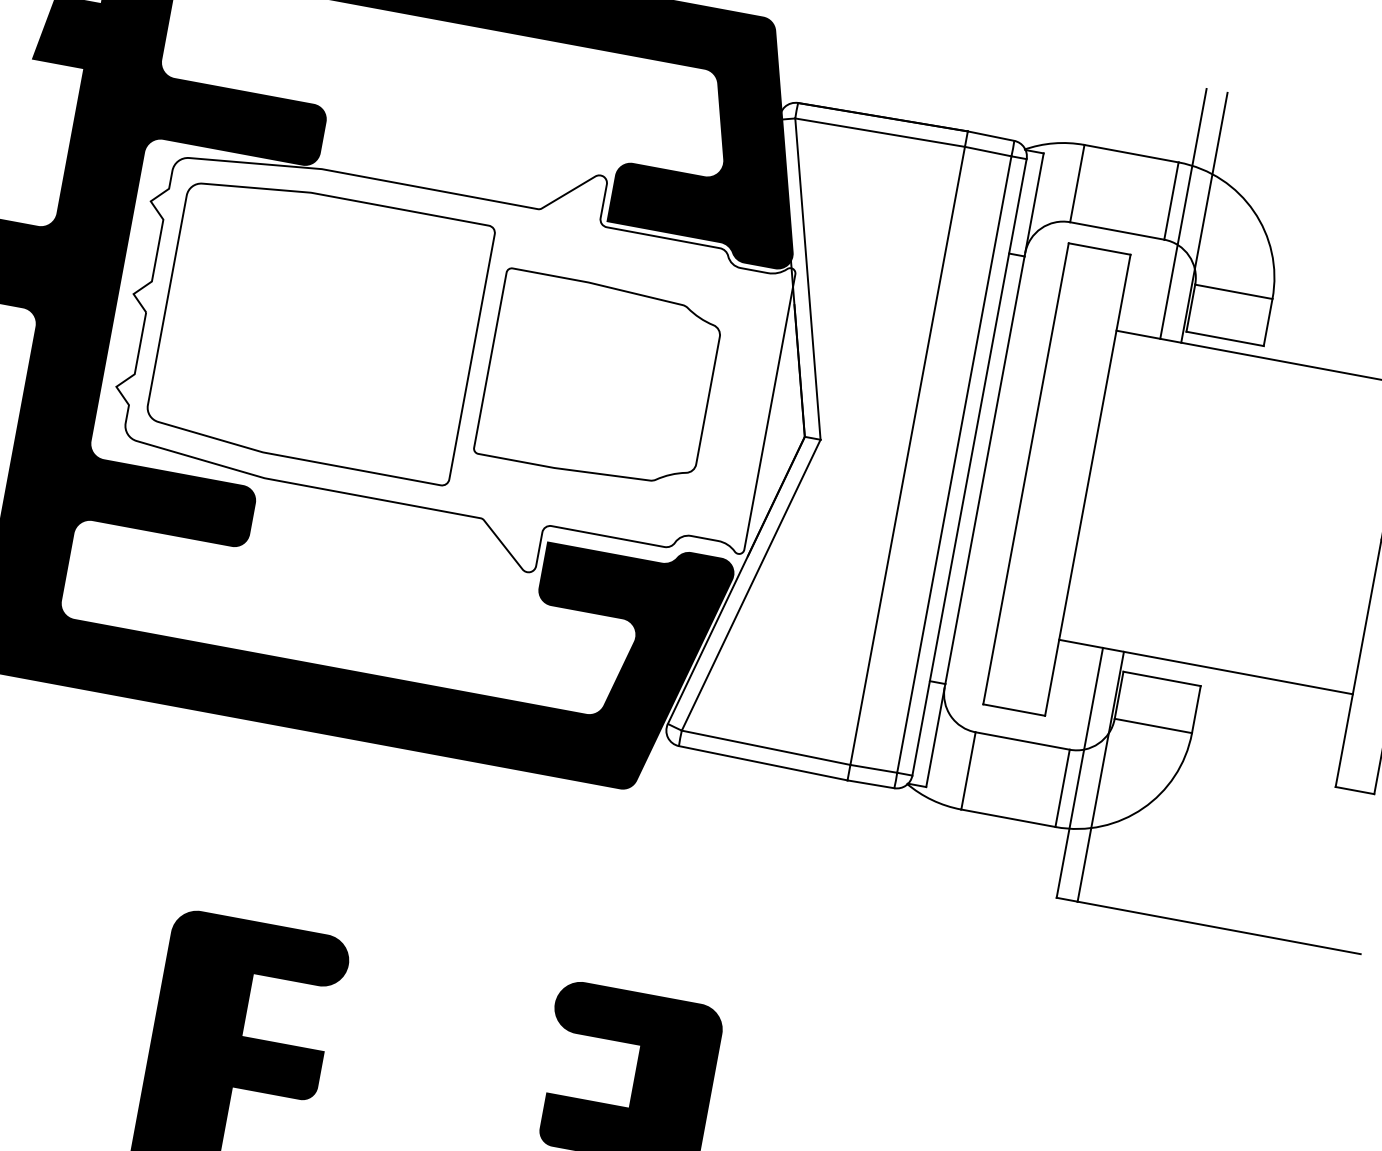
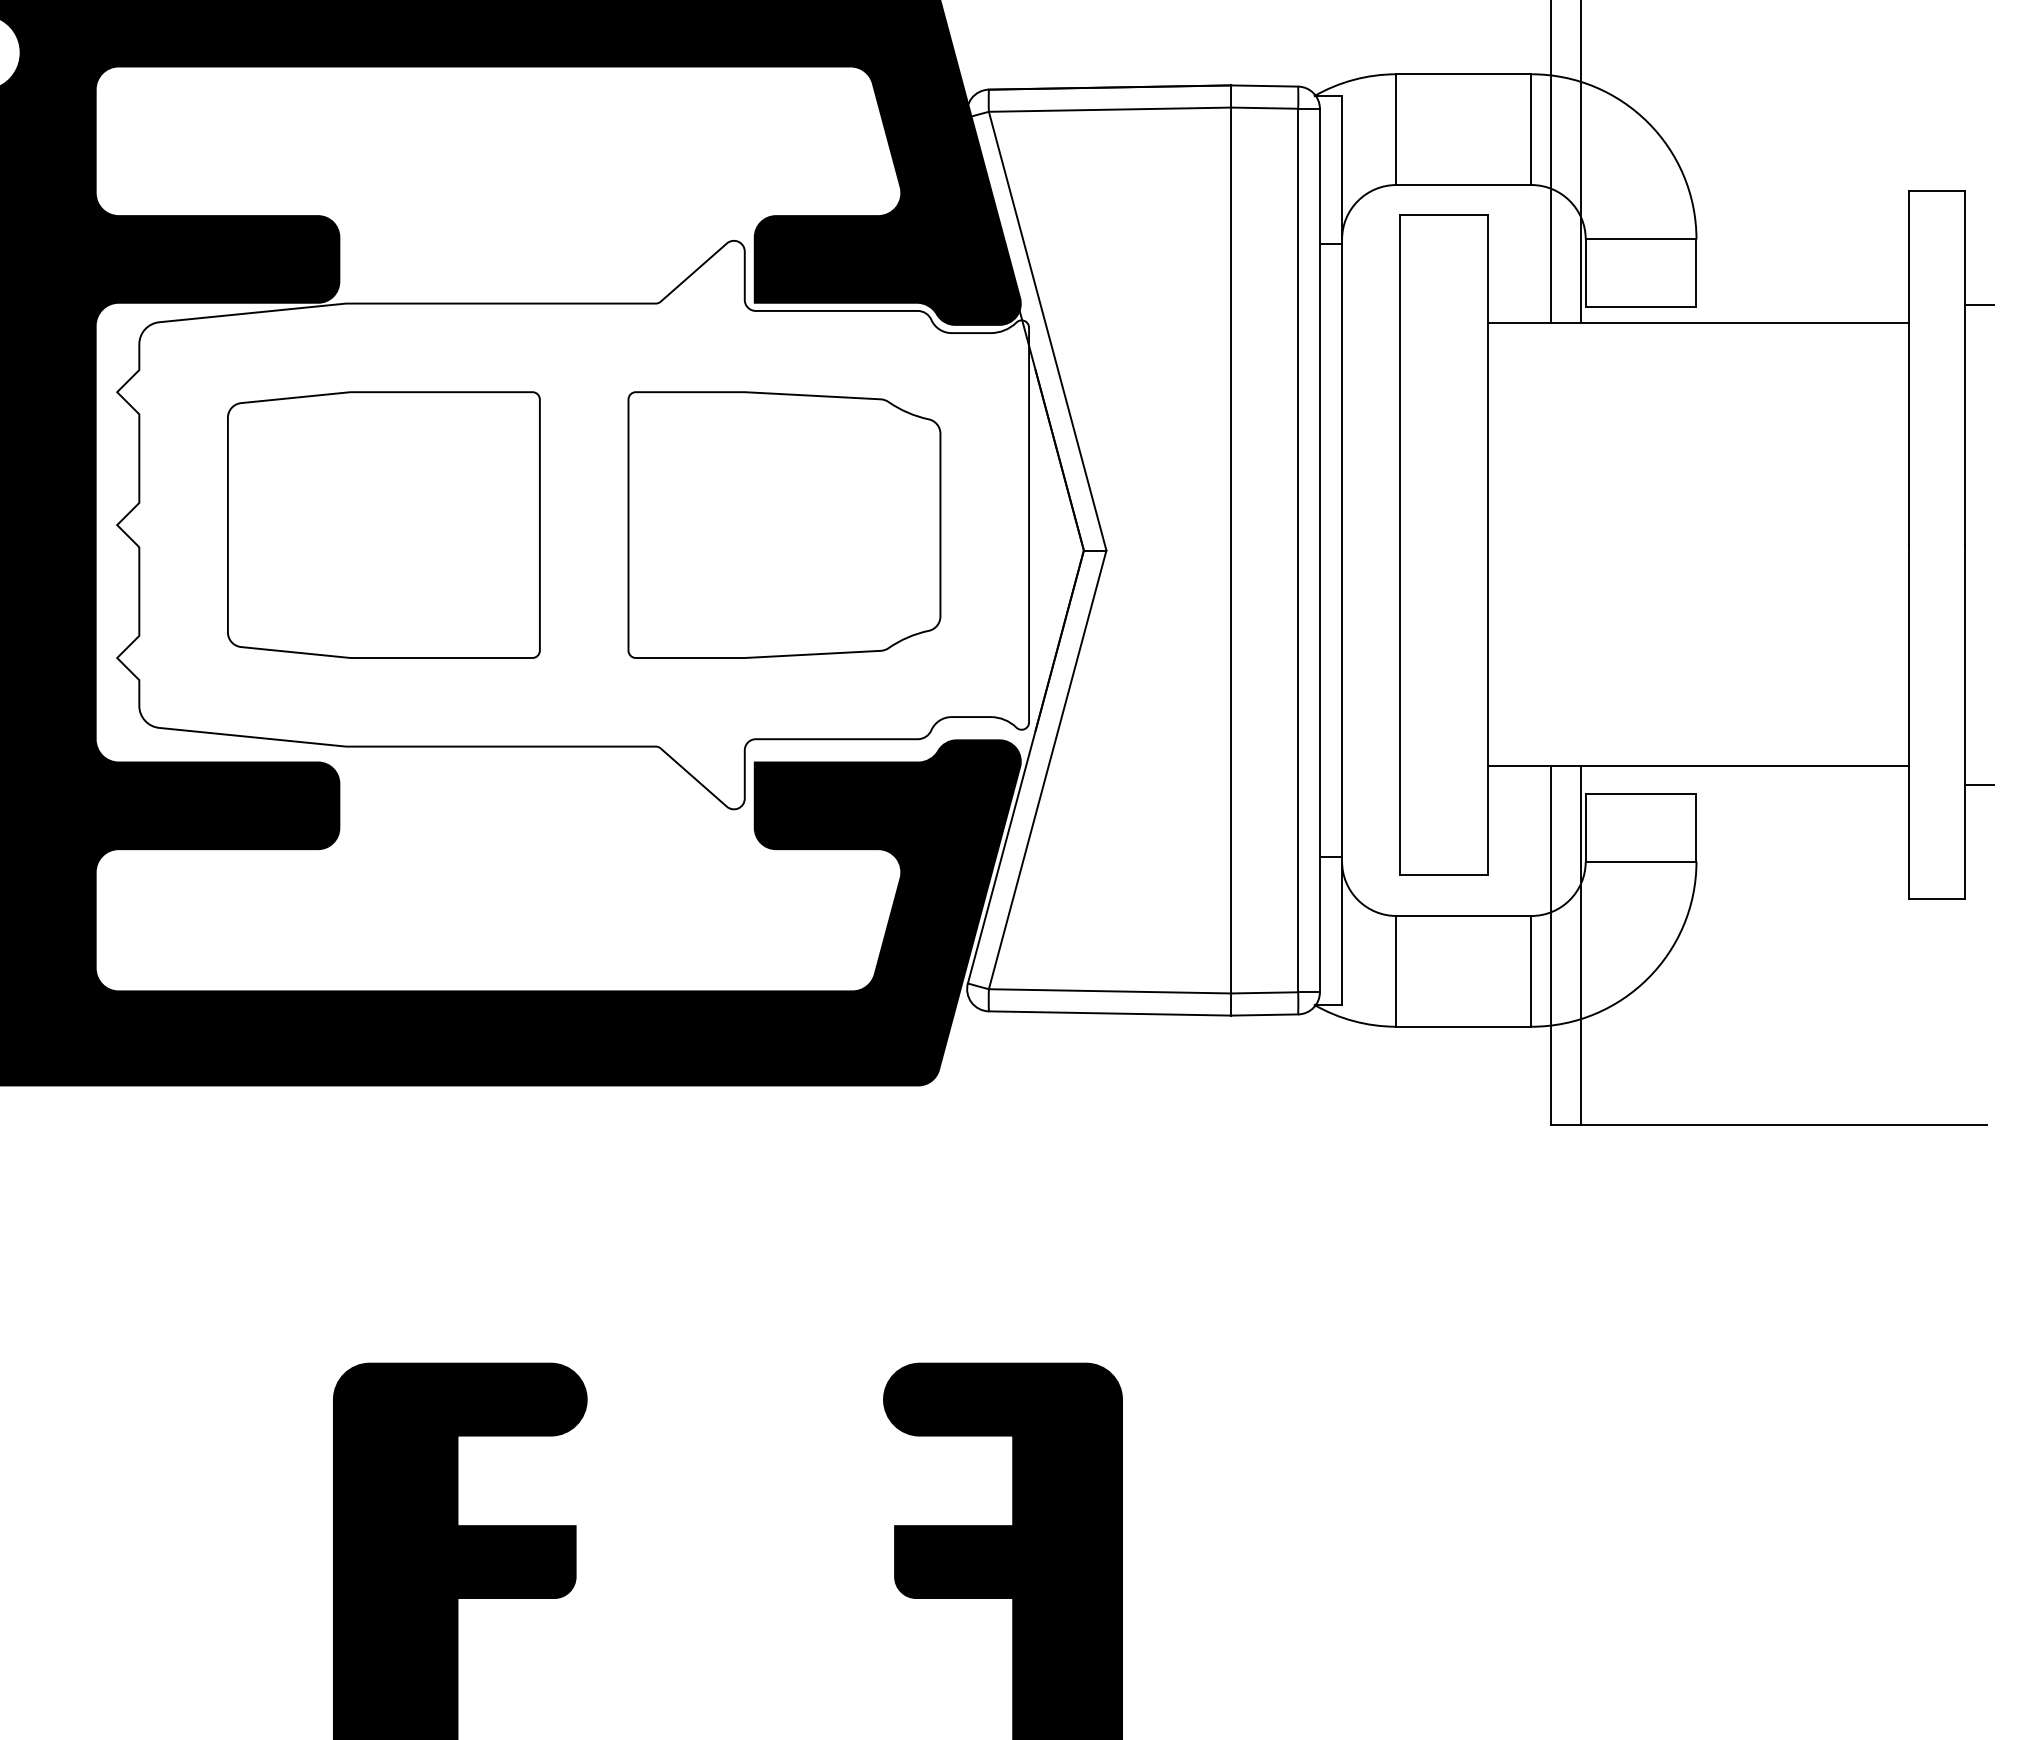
part: (319, 328) -> (383, 524), size x0.71

